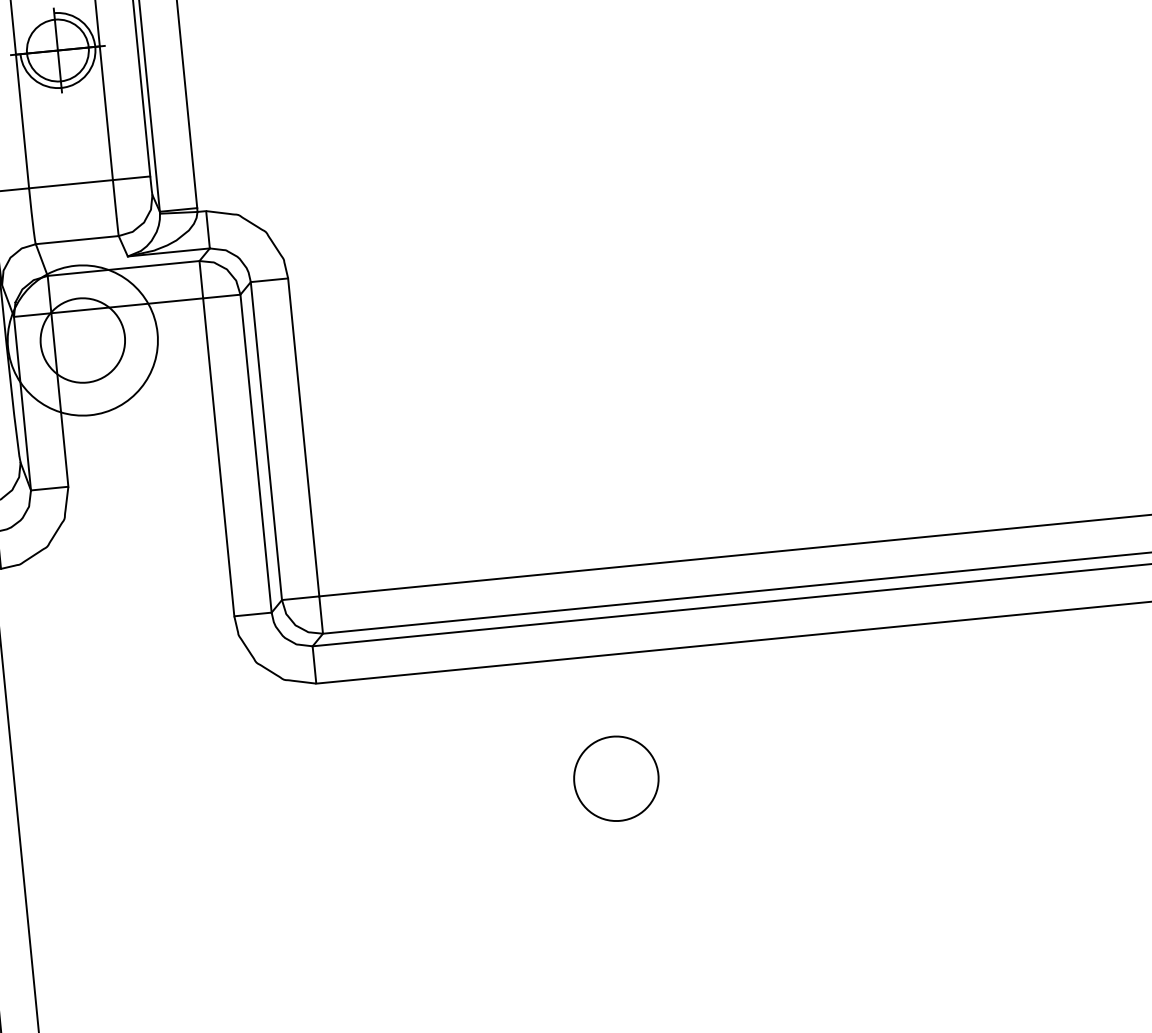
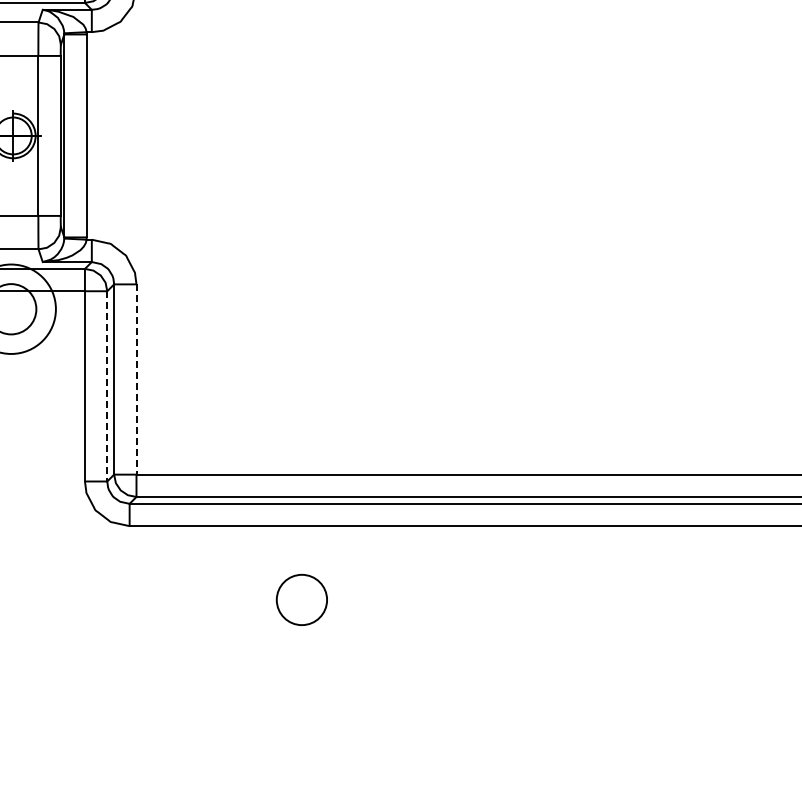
line: (303, 439) -> (136, 380), solid -> dashed
line: (256, 453) -> (107, 386), solid -> dashed

